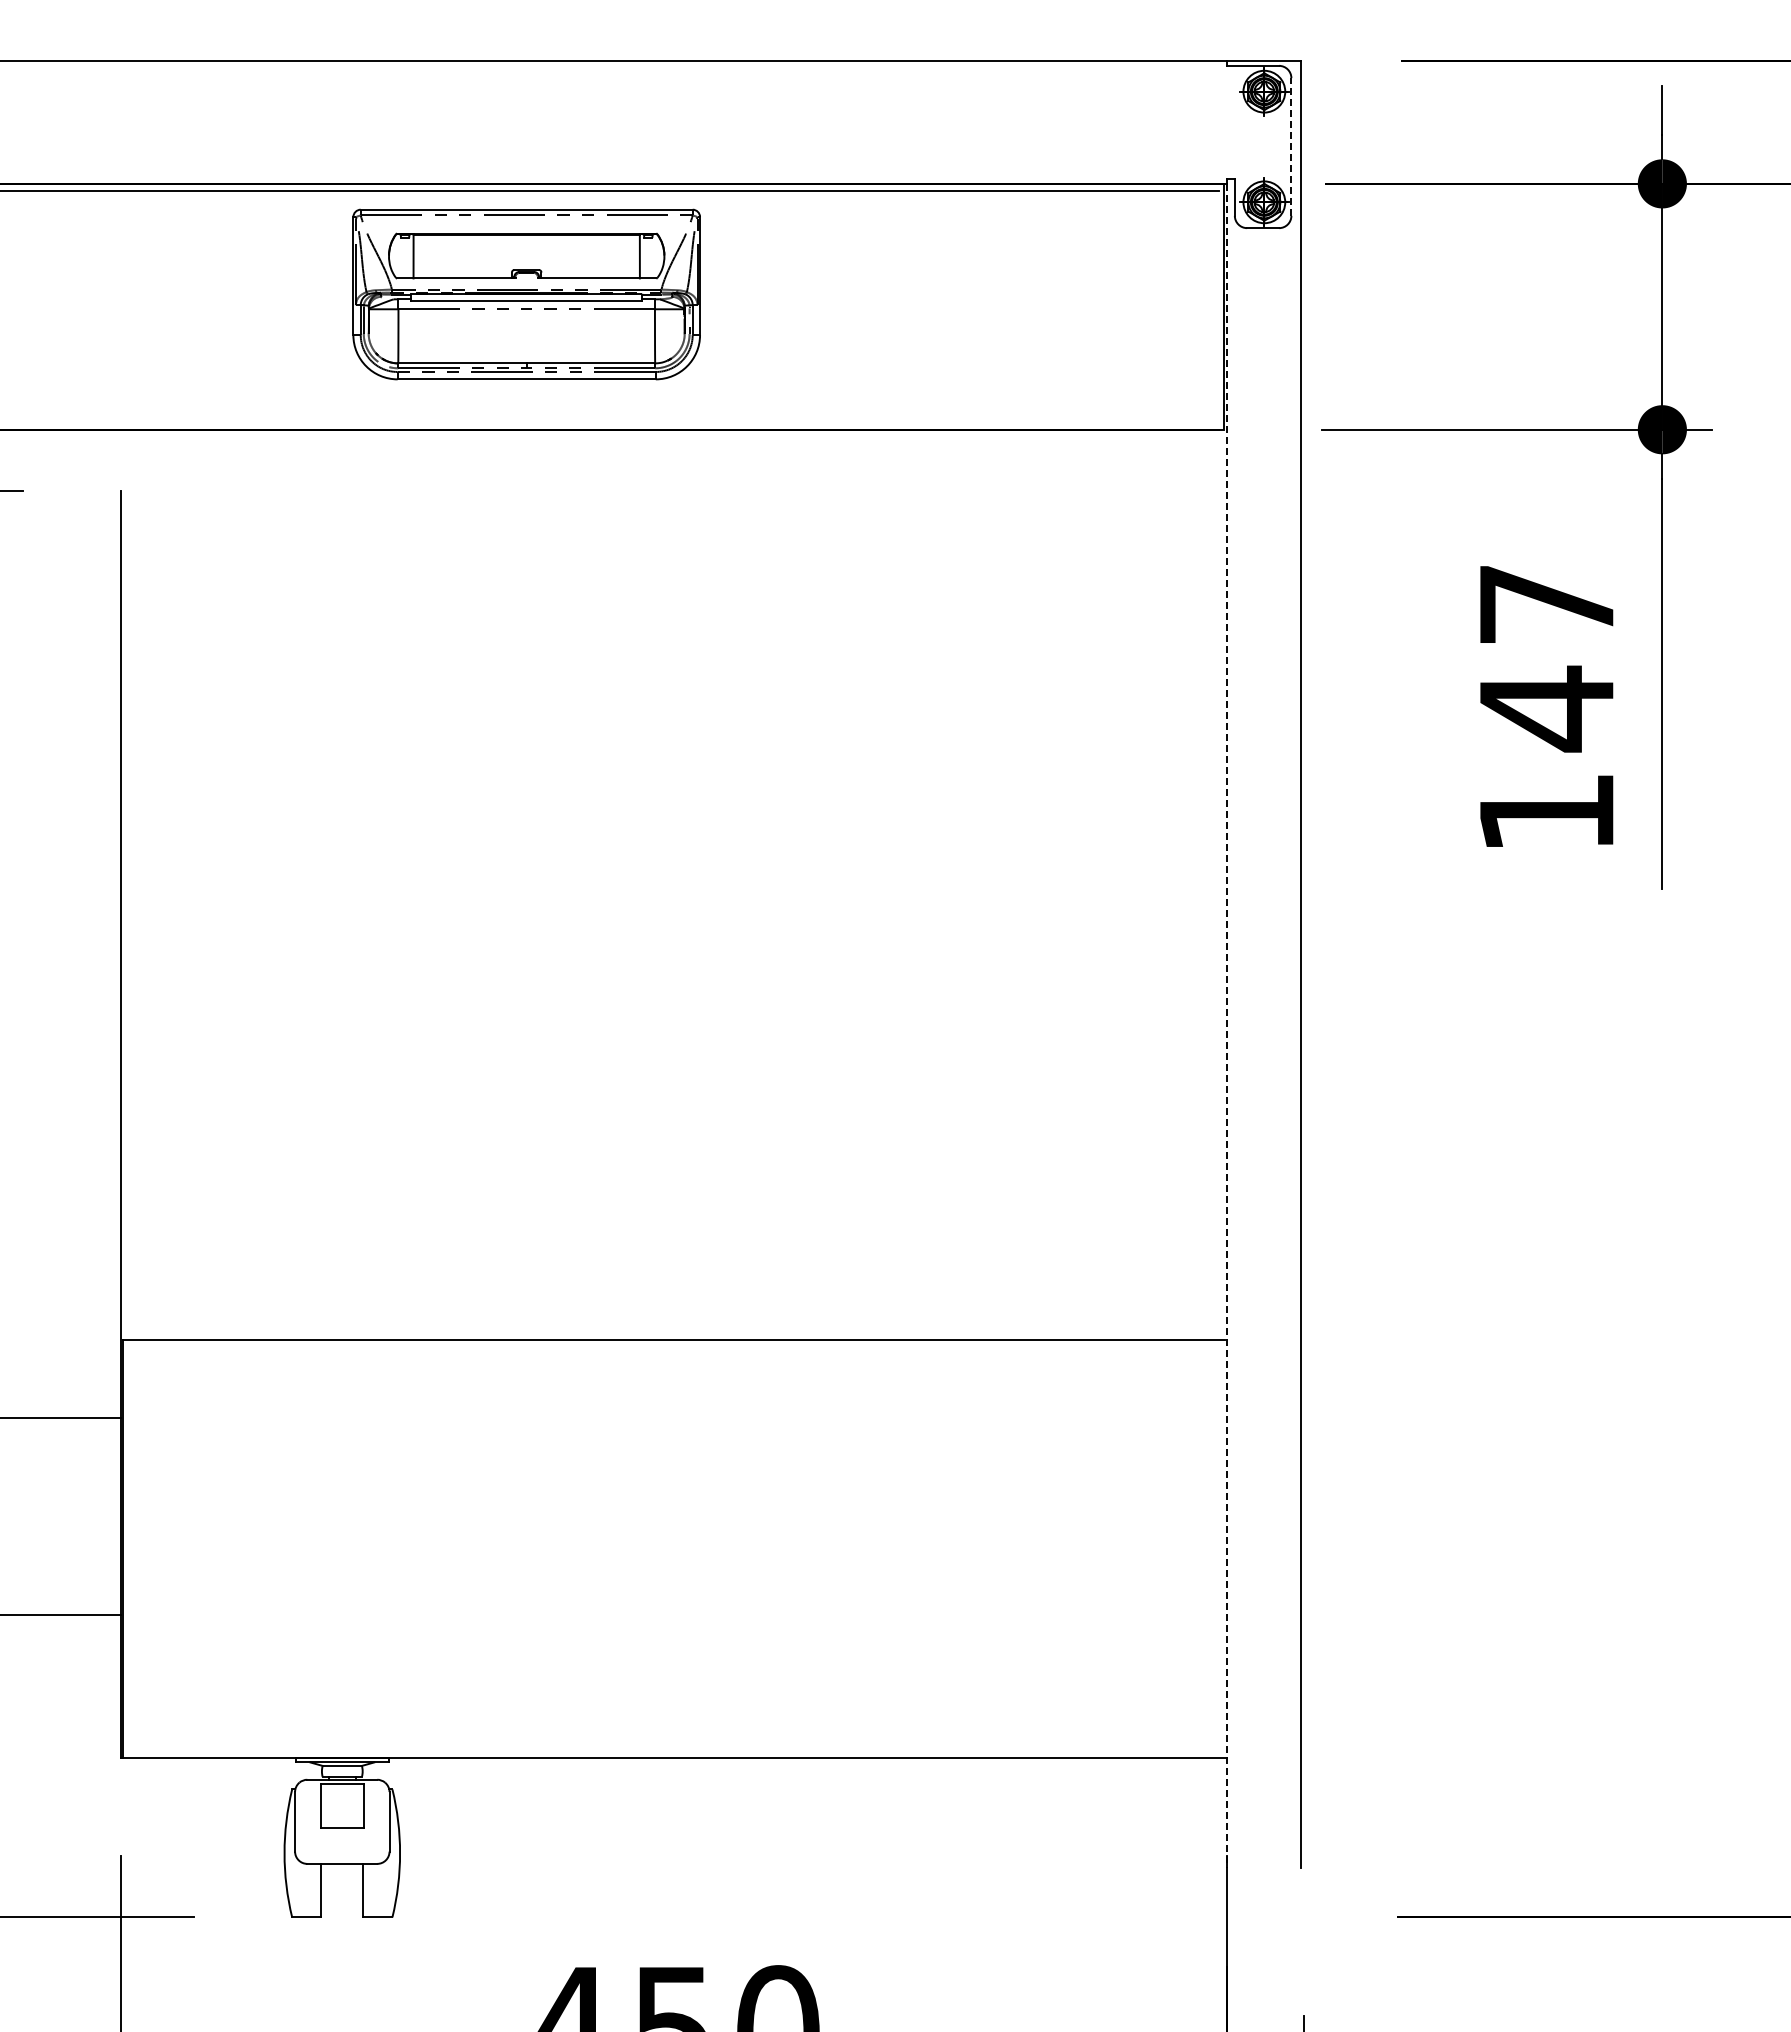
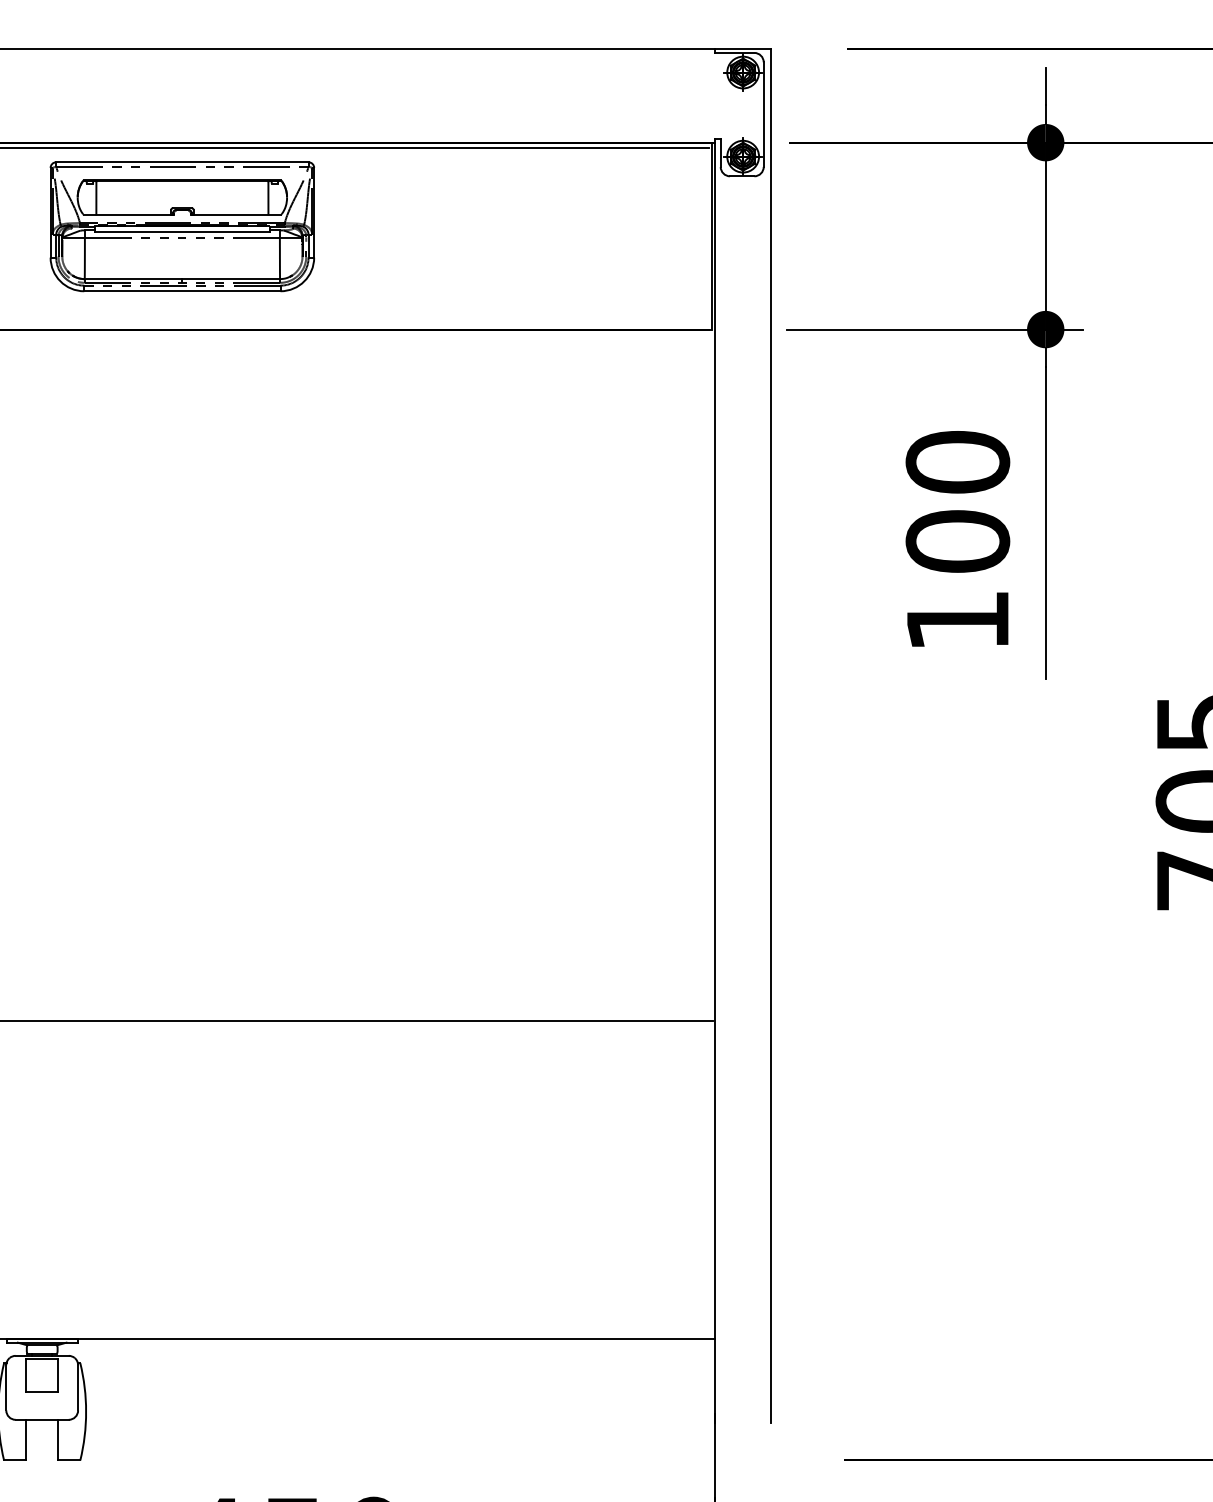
line: (1291, 147) -> (763, 115), dashed -> solid
text: (1546, 657) -> (957, 502), 147 -> 100
line: (1227, 1026) -> (715, 783), dashed -> solid

